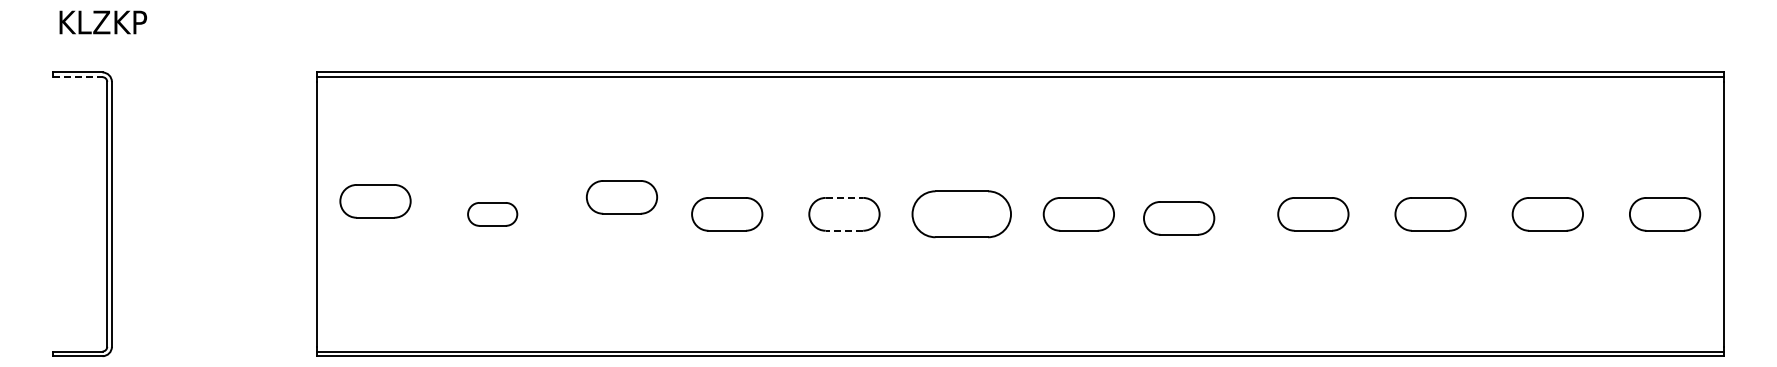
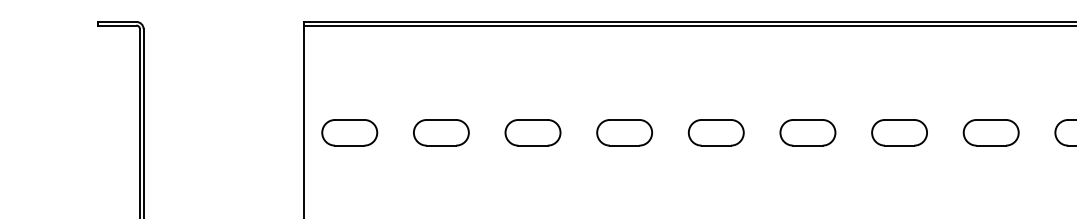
line: (77, 77) -> (116, 25), dashed -> solid
part: (621, 197) -> (532, 132), moved
line: (844, 197) -> (716, 119), dashed -> solid
part: (375, 201) -> (349, 132), moved
part: (492, 214) -> (441, 132), size x1.43
part: (961, 214) -> (807, 132), size x0.71
part: (1179, 218) -> (991, 132), moved
line: (844, 230) -> (716, 145), dashed -> solid

